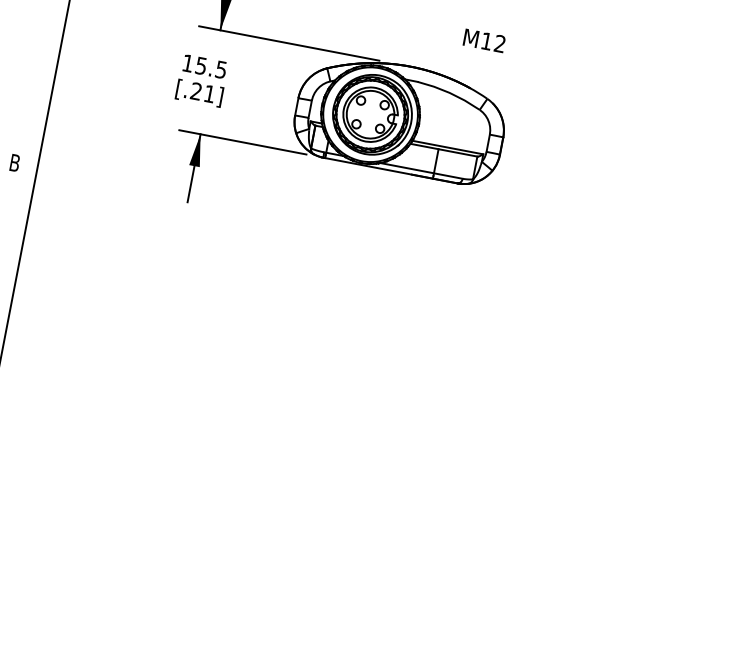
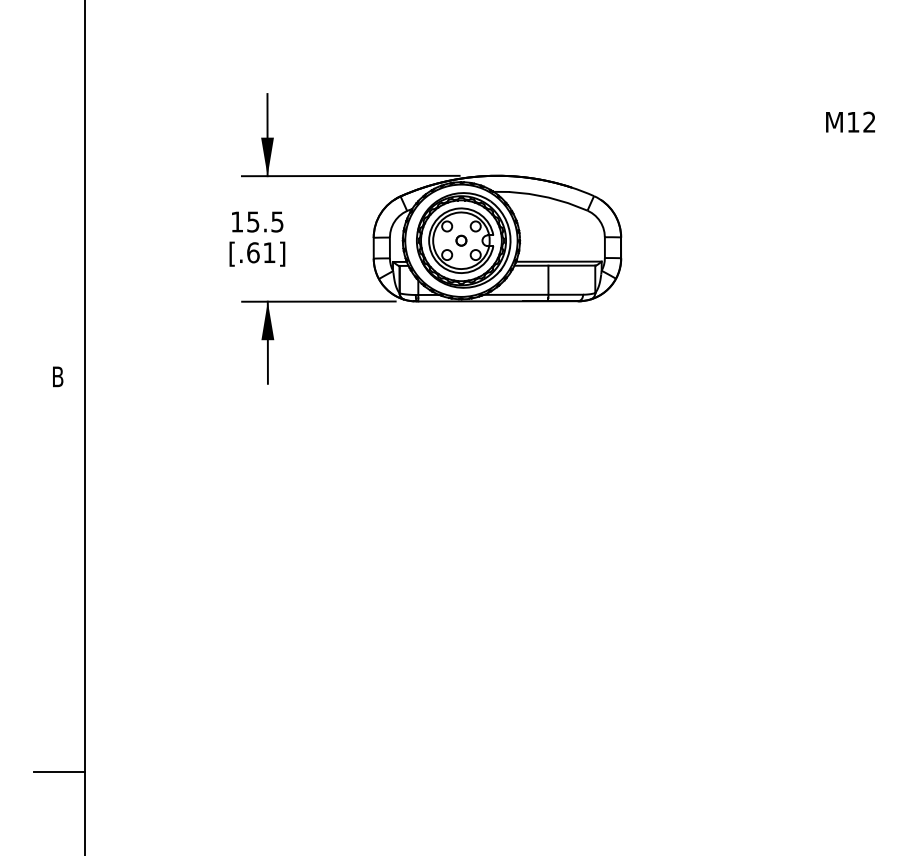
text: (484, 40) -> (850, 121), moved
text: (196, 91) -> (253, 252), [.21] -> [.61]
circle: (370, 114) -> (461, 240), added

